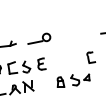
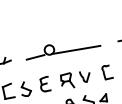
line: (67, 38) -> (76, 49), added
part: (65, 61) -> (75, 79), added

